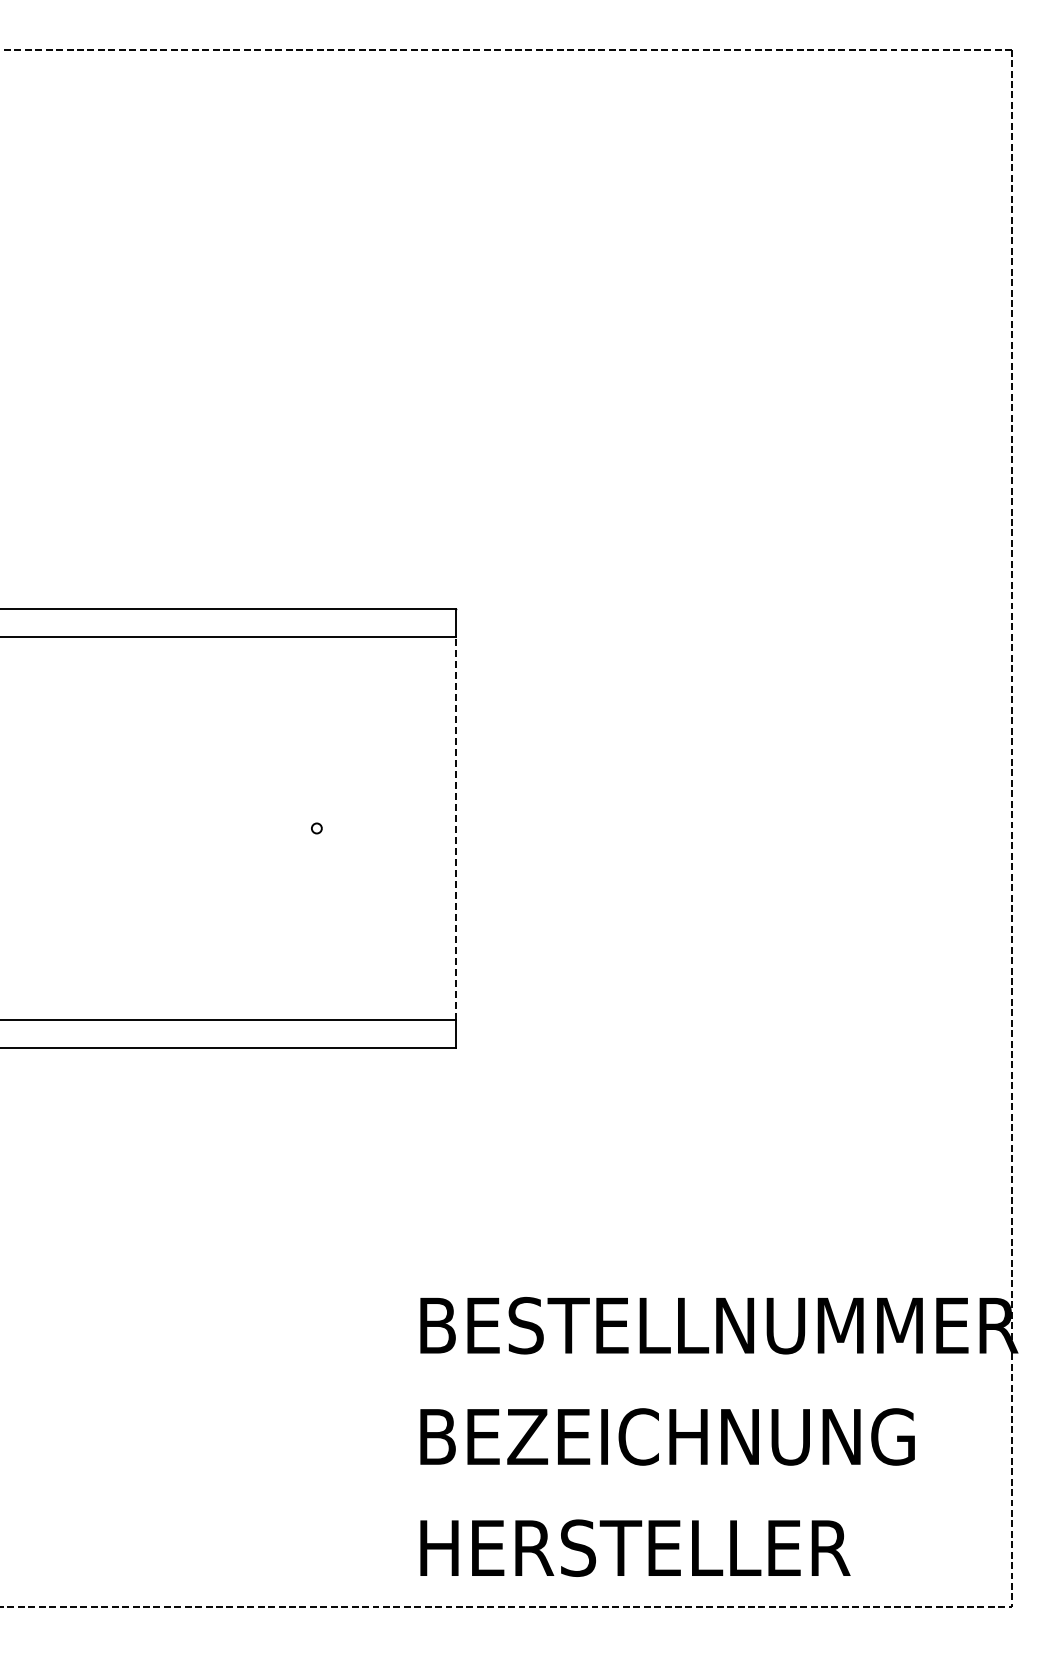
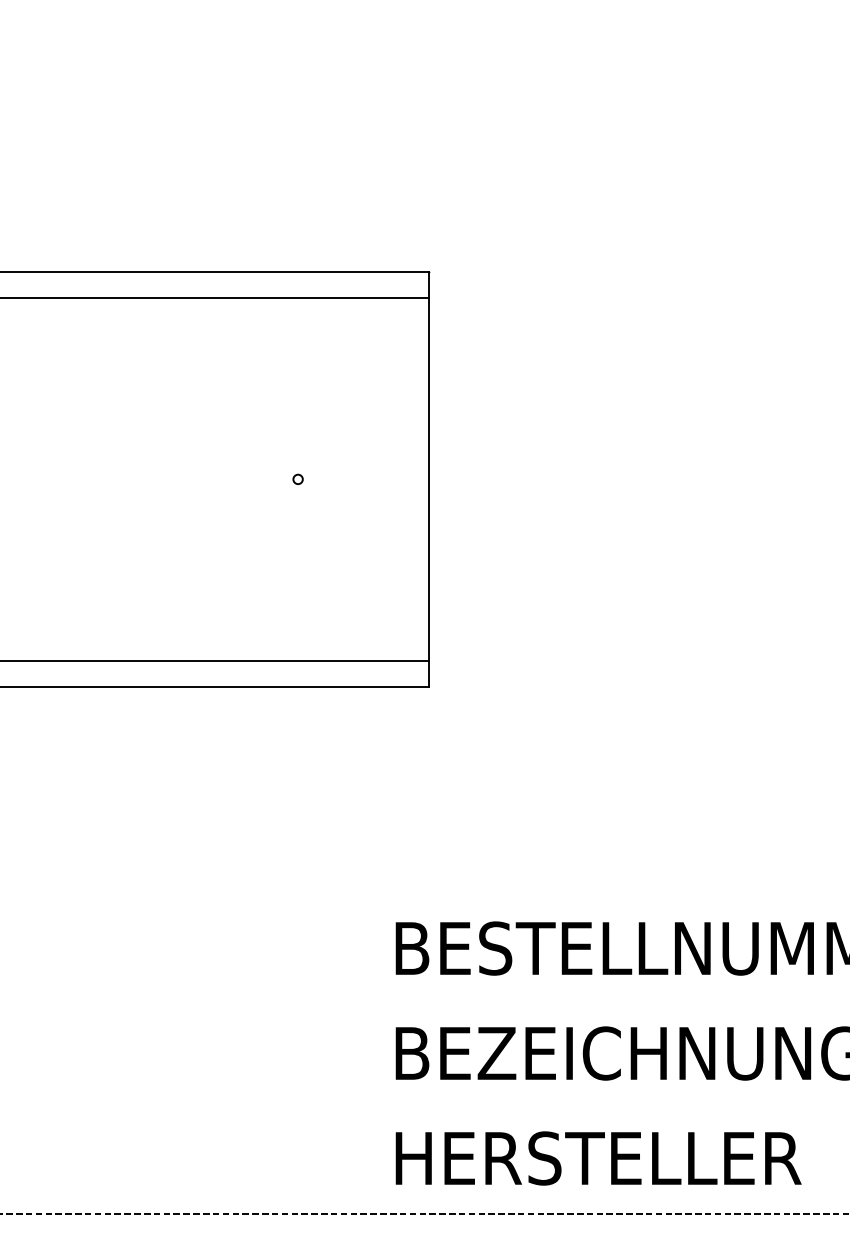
line: (455, 828) -> (428, 479), dashed -> solid

